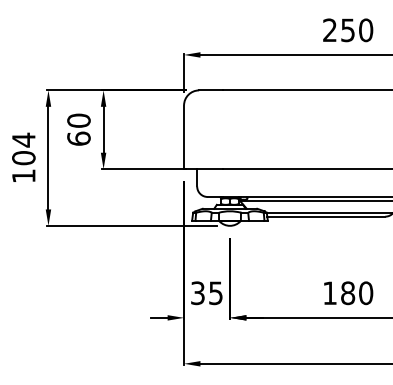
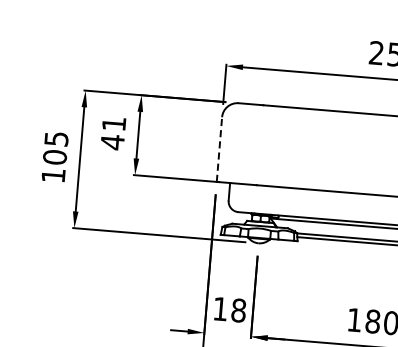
text: (78, 129) -> (112, 132), 60 -> 41
line: (184, 137) -> (219, 149), solid -> dashed
text: (23, 139) -> (56, 138), 104 -> 105
text: (207, 293) -> (230, 310), 35 -> 18

